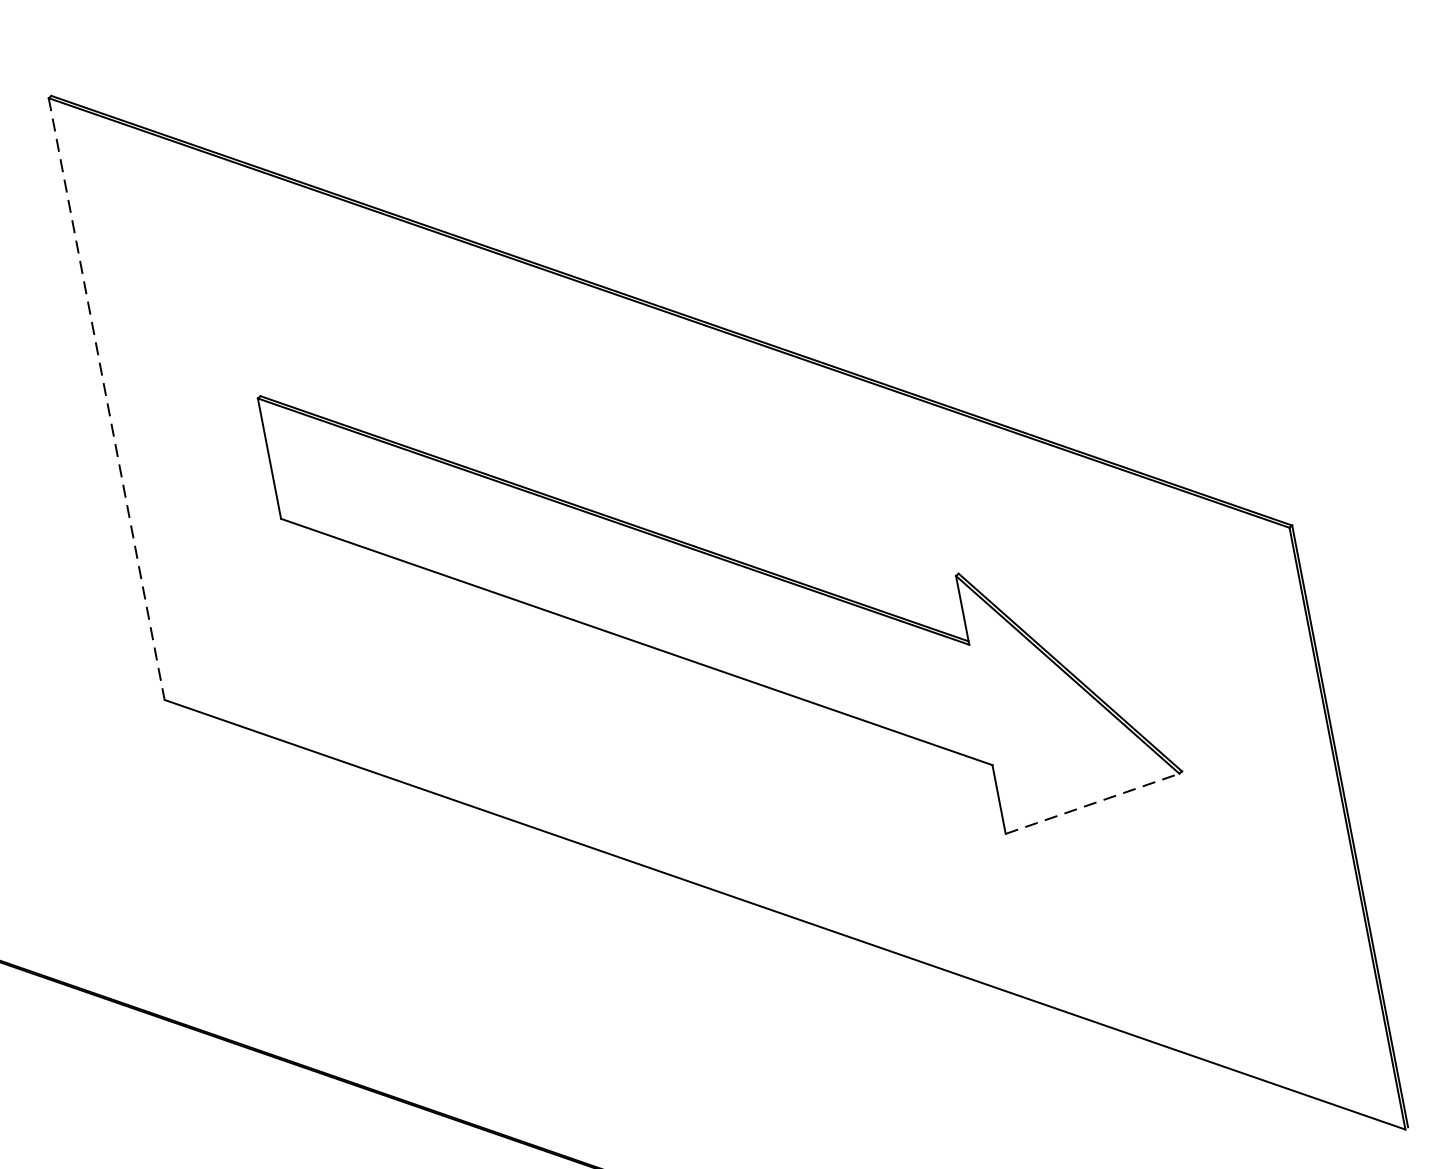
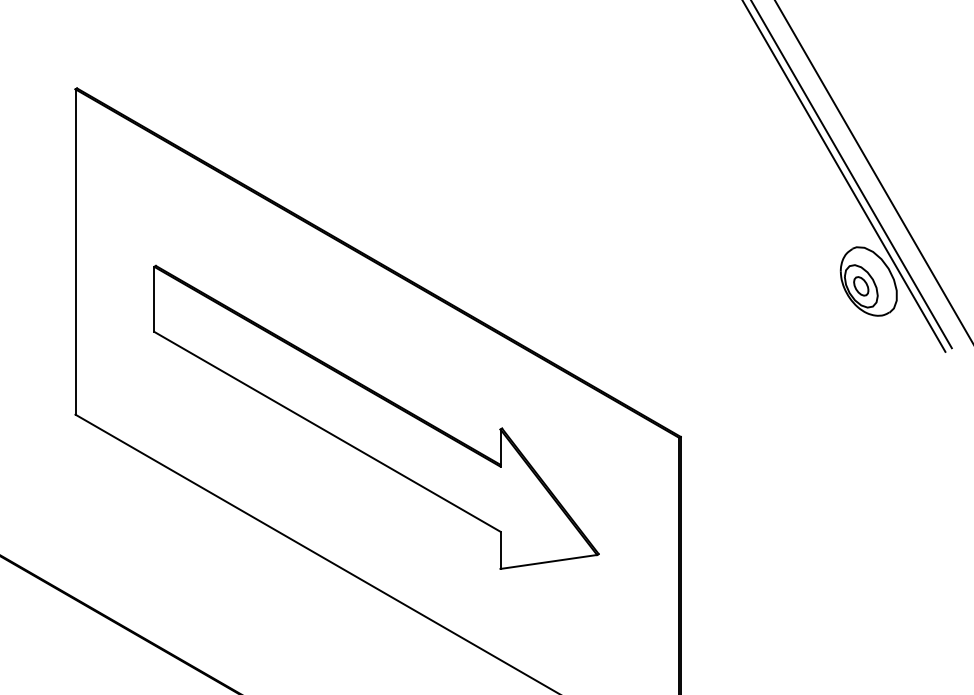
line: (106, 399) -> (75, 252), dashed -> solid
line: (1091, 803) -> (548, 561), dashed -> solid

